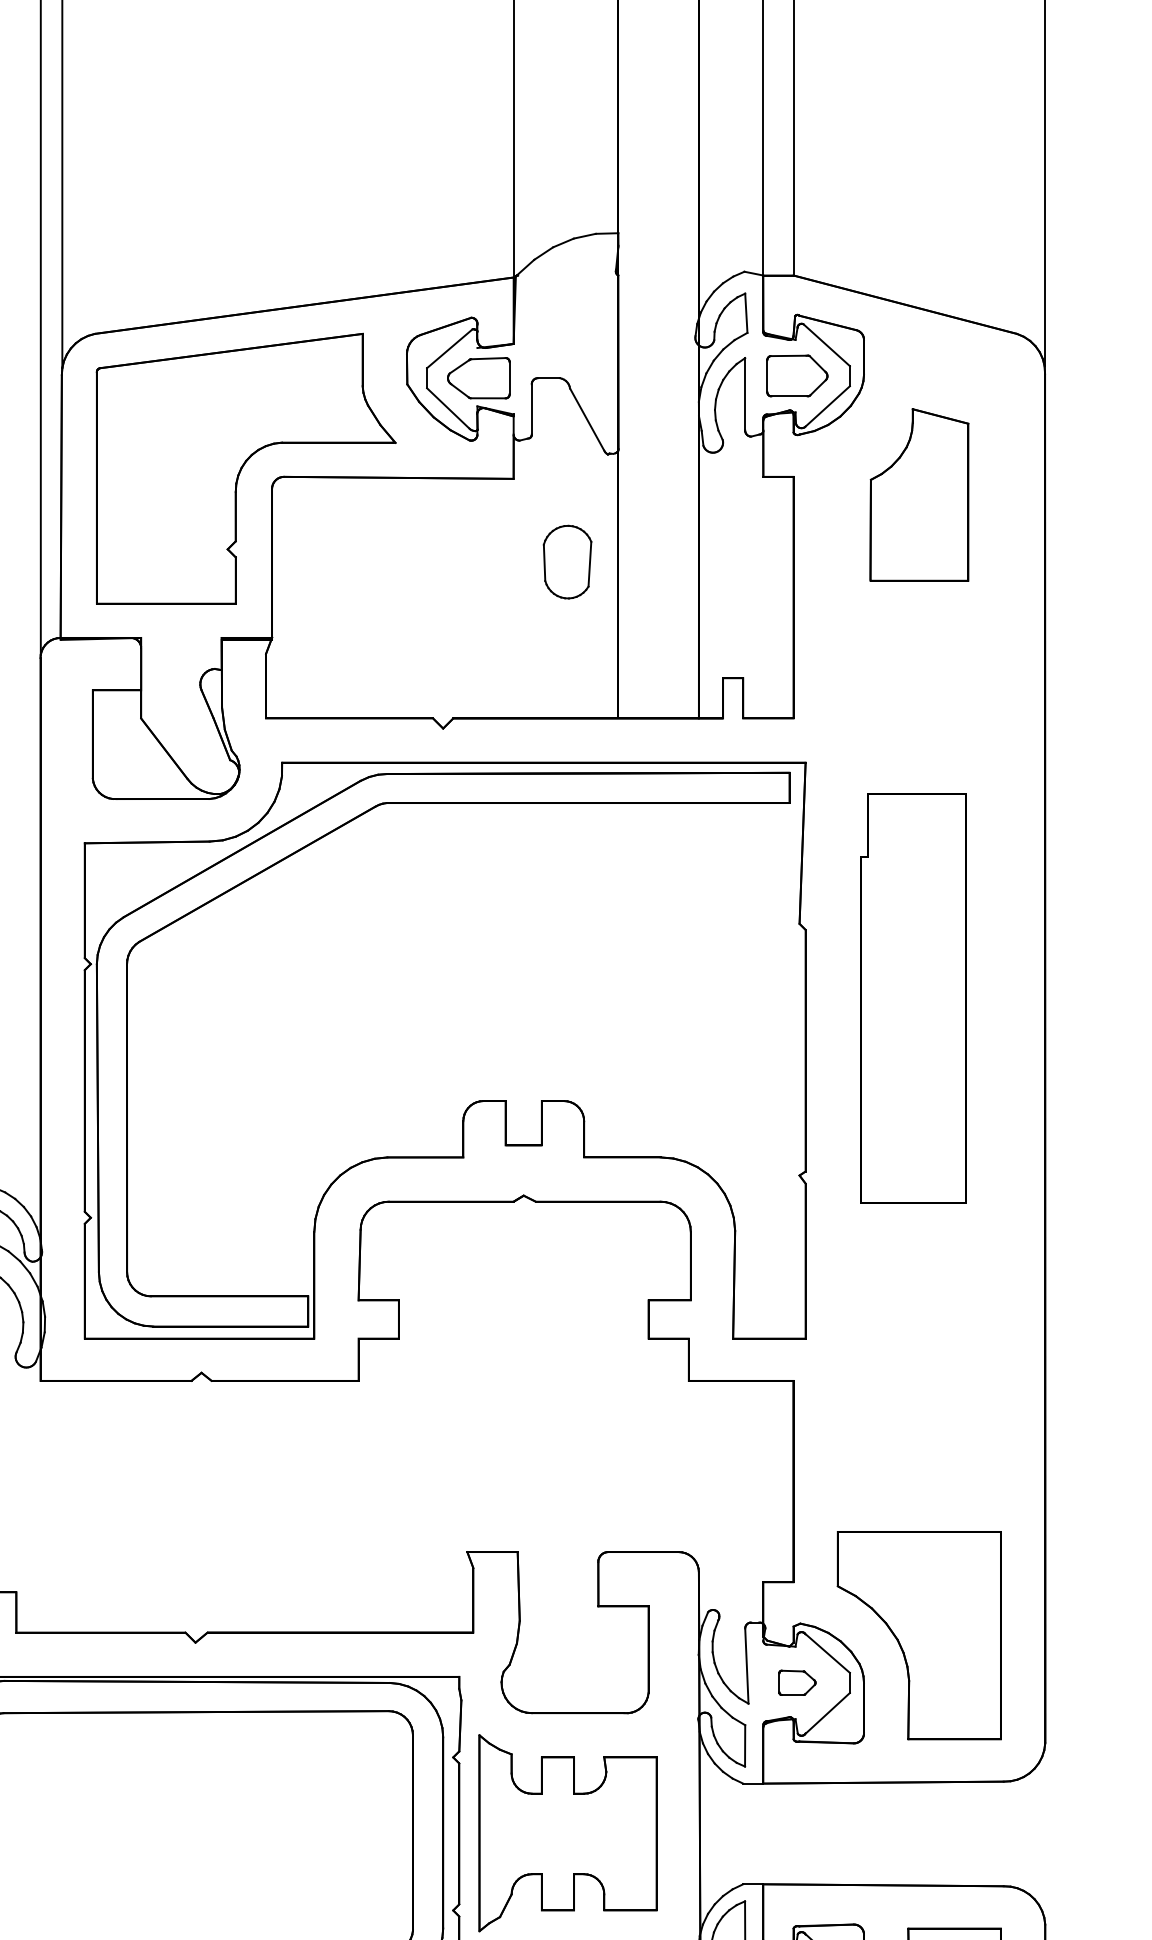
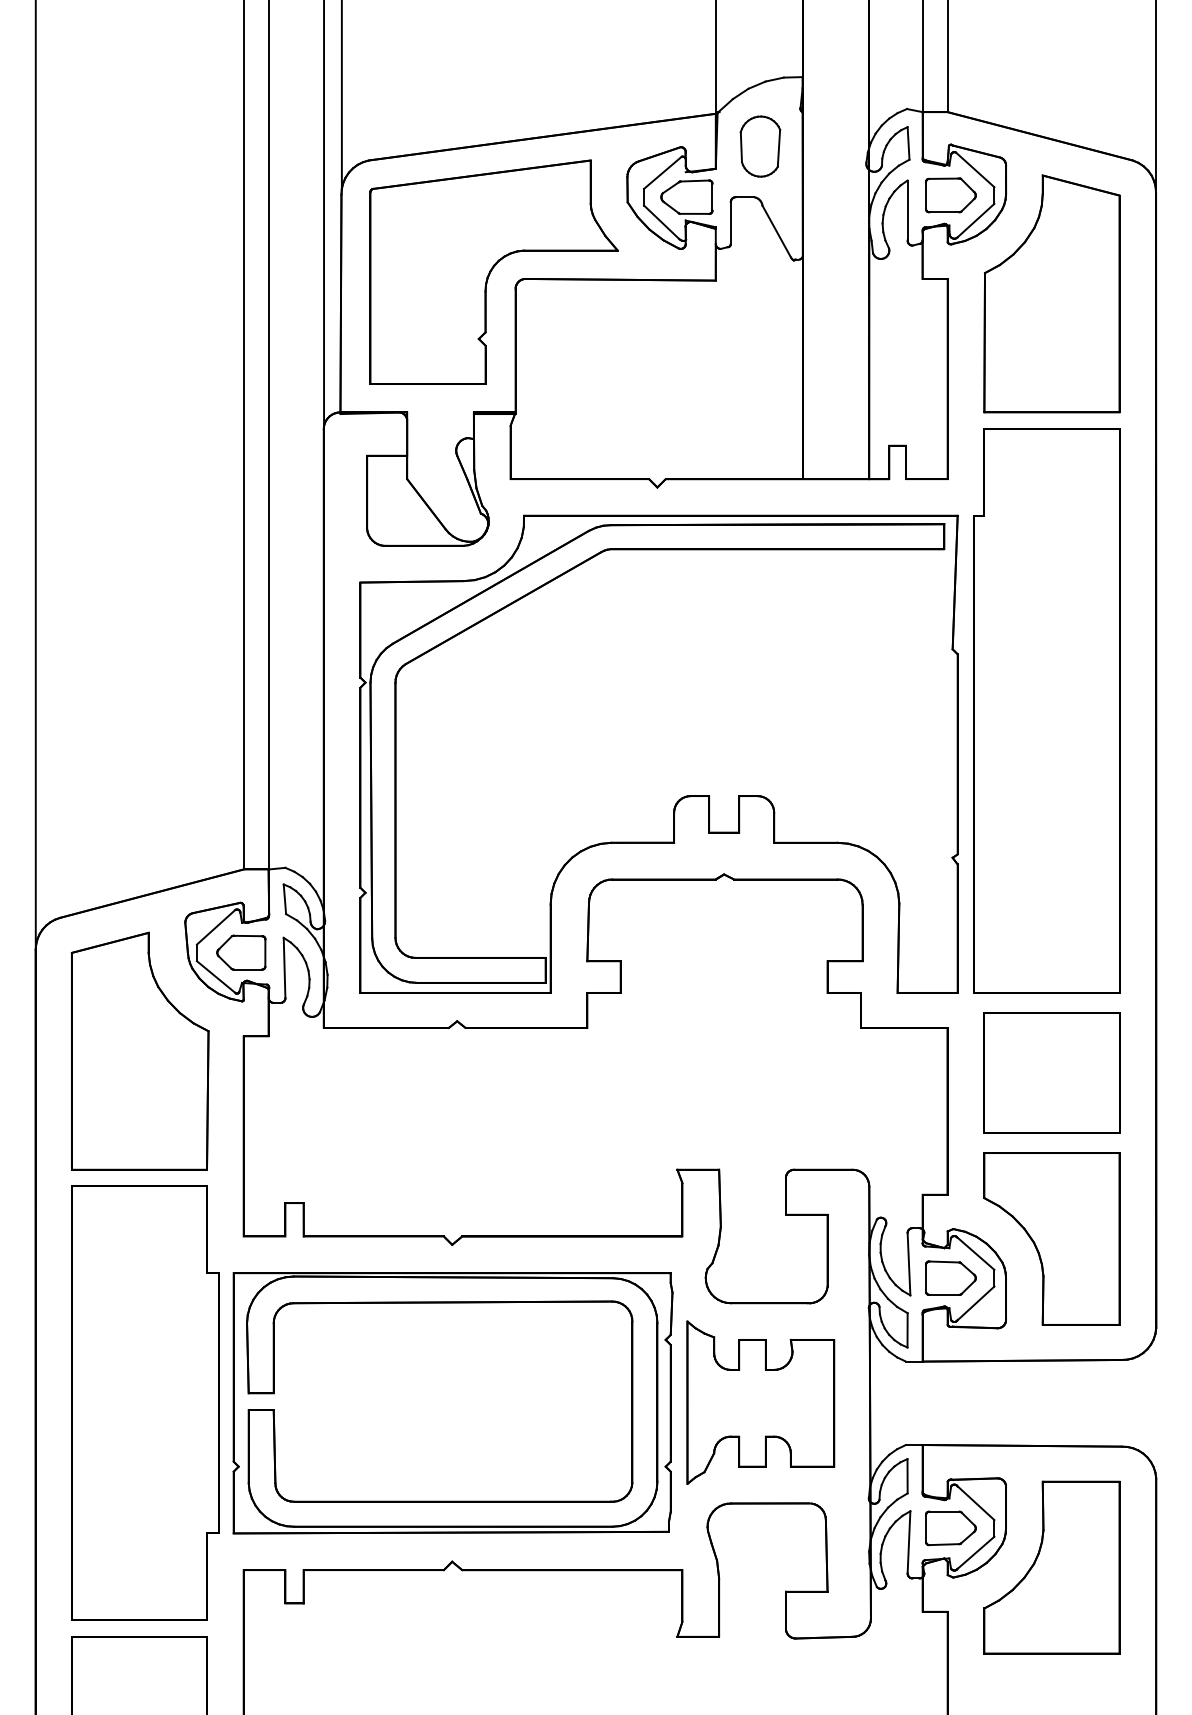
part: (918, 494) -> (1051, 293), size x1.67
part: (567, 562) -> (760, 146), moved
part: (912, 997) -> (1046, 710), size x1.67
part: (918, 1434) -> (1051, 1072), added
part: (796, 1682) -> (950, 1277), size x1.67

